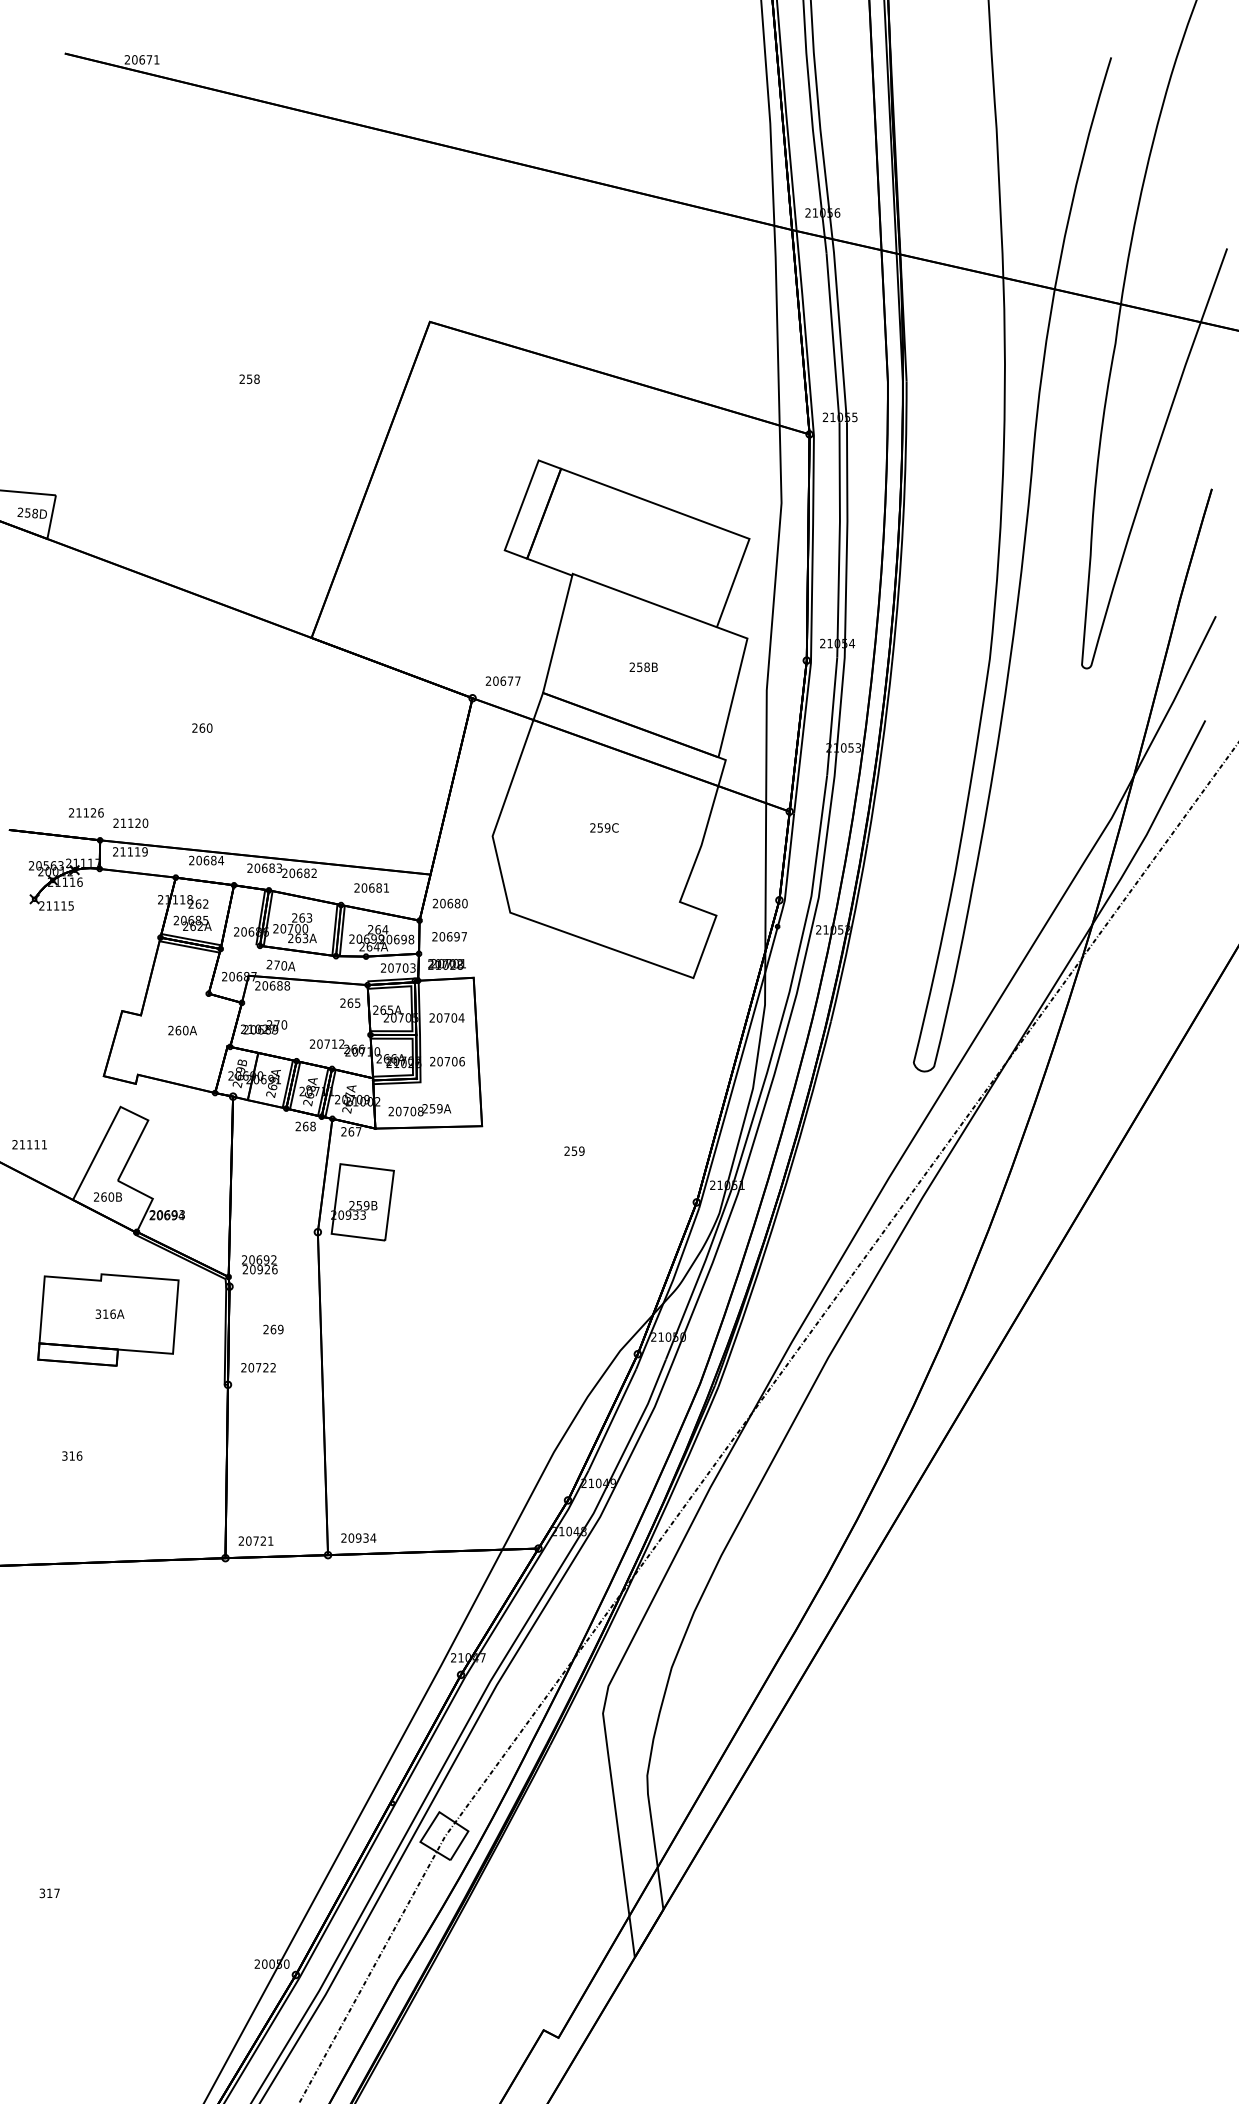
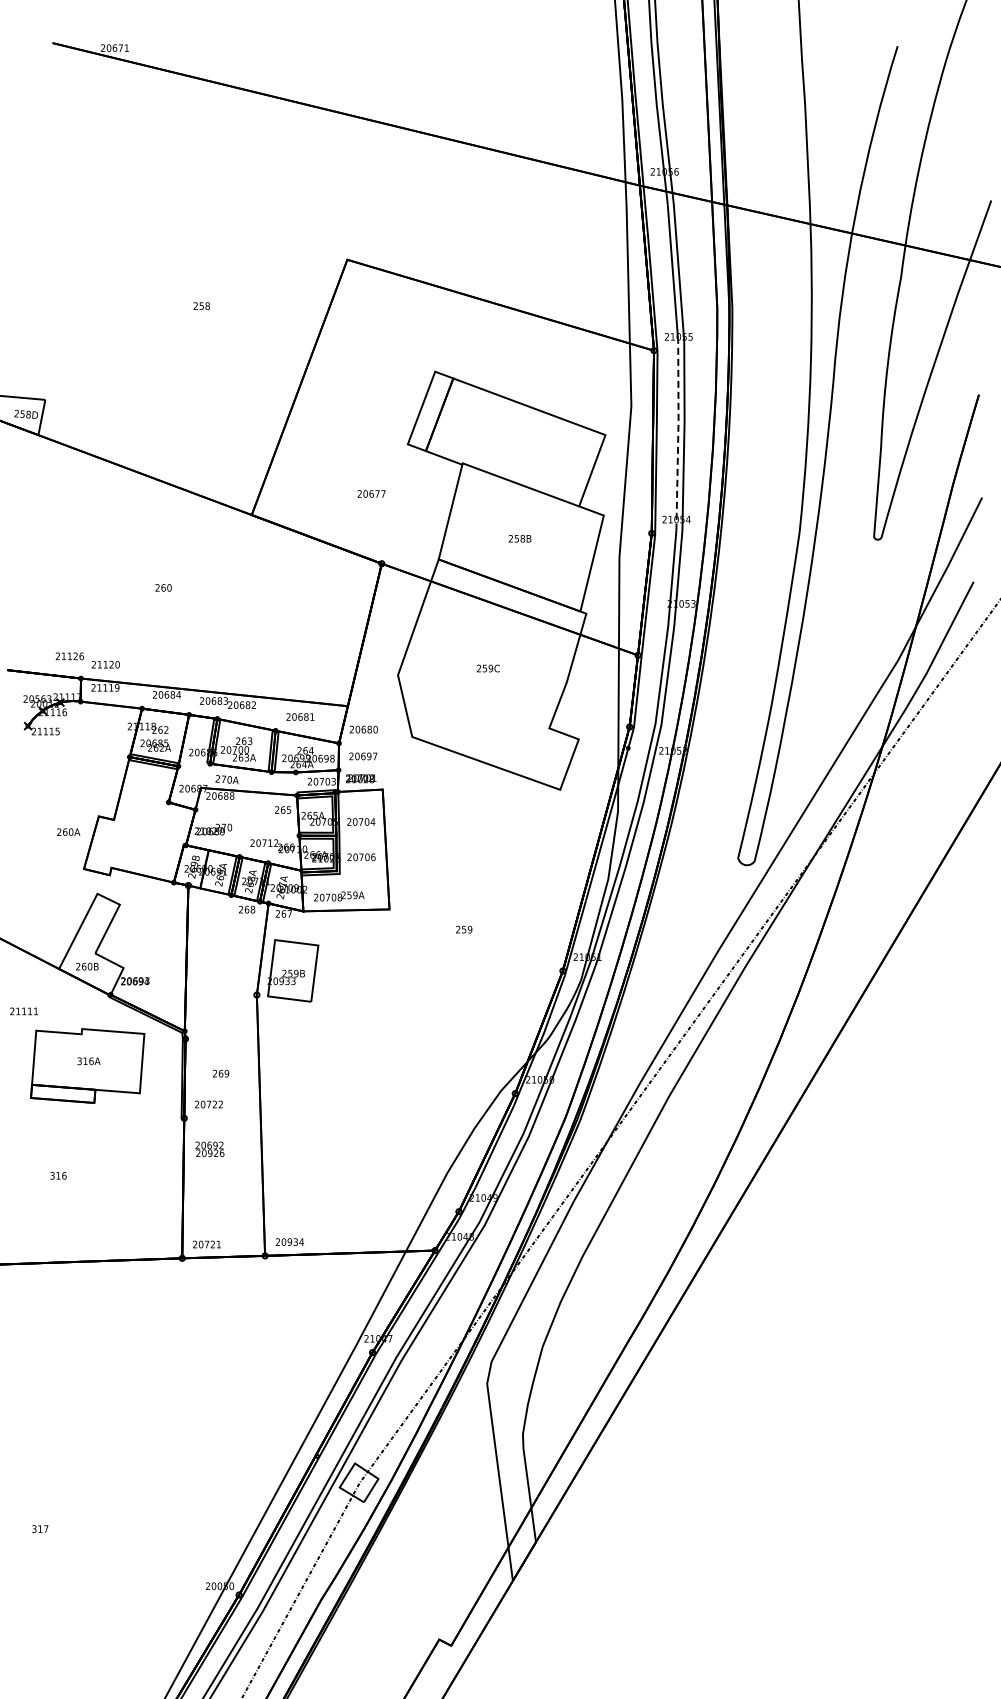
line: (839, 538) -> (678, 434), solid -> dashed
text: (503, 680) -> (371, 493), moved
text: (182, 1029) -> (68, 831), moved
text: (28, 1144) -> (23, 1011), moved
text: (259, 1264) -> (209, 1149), moved

